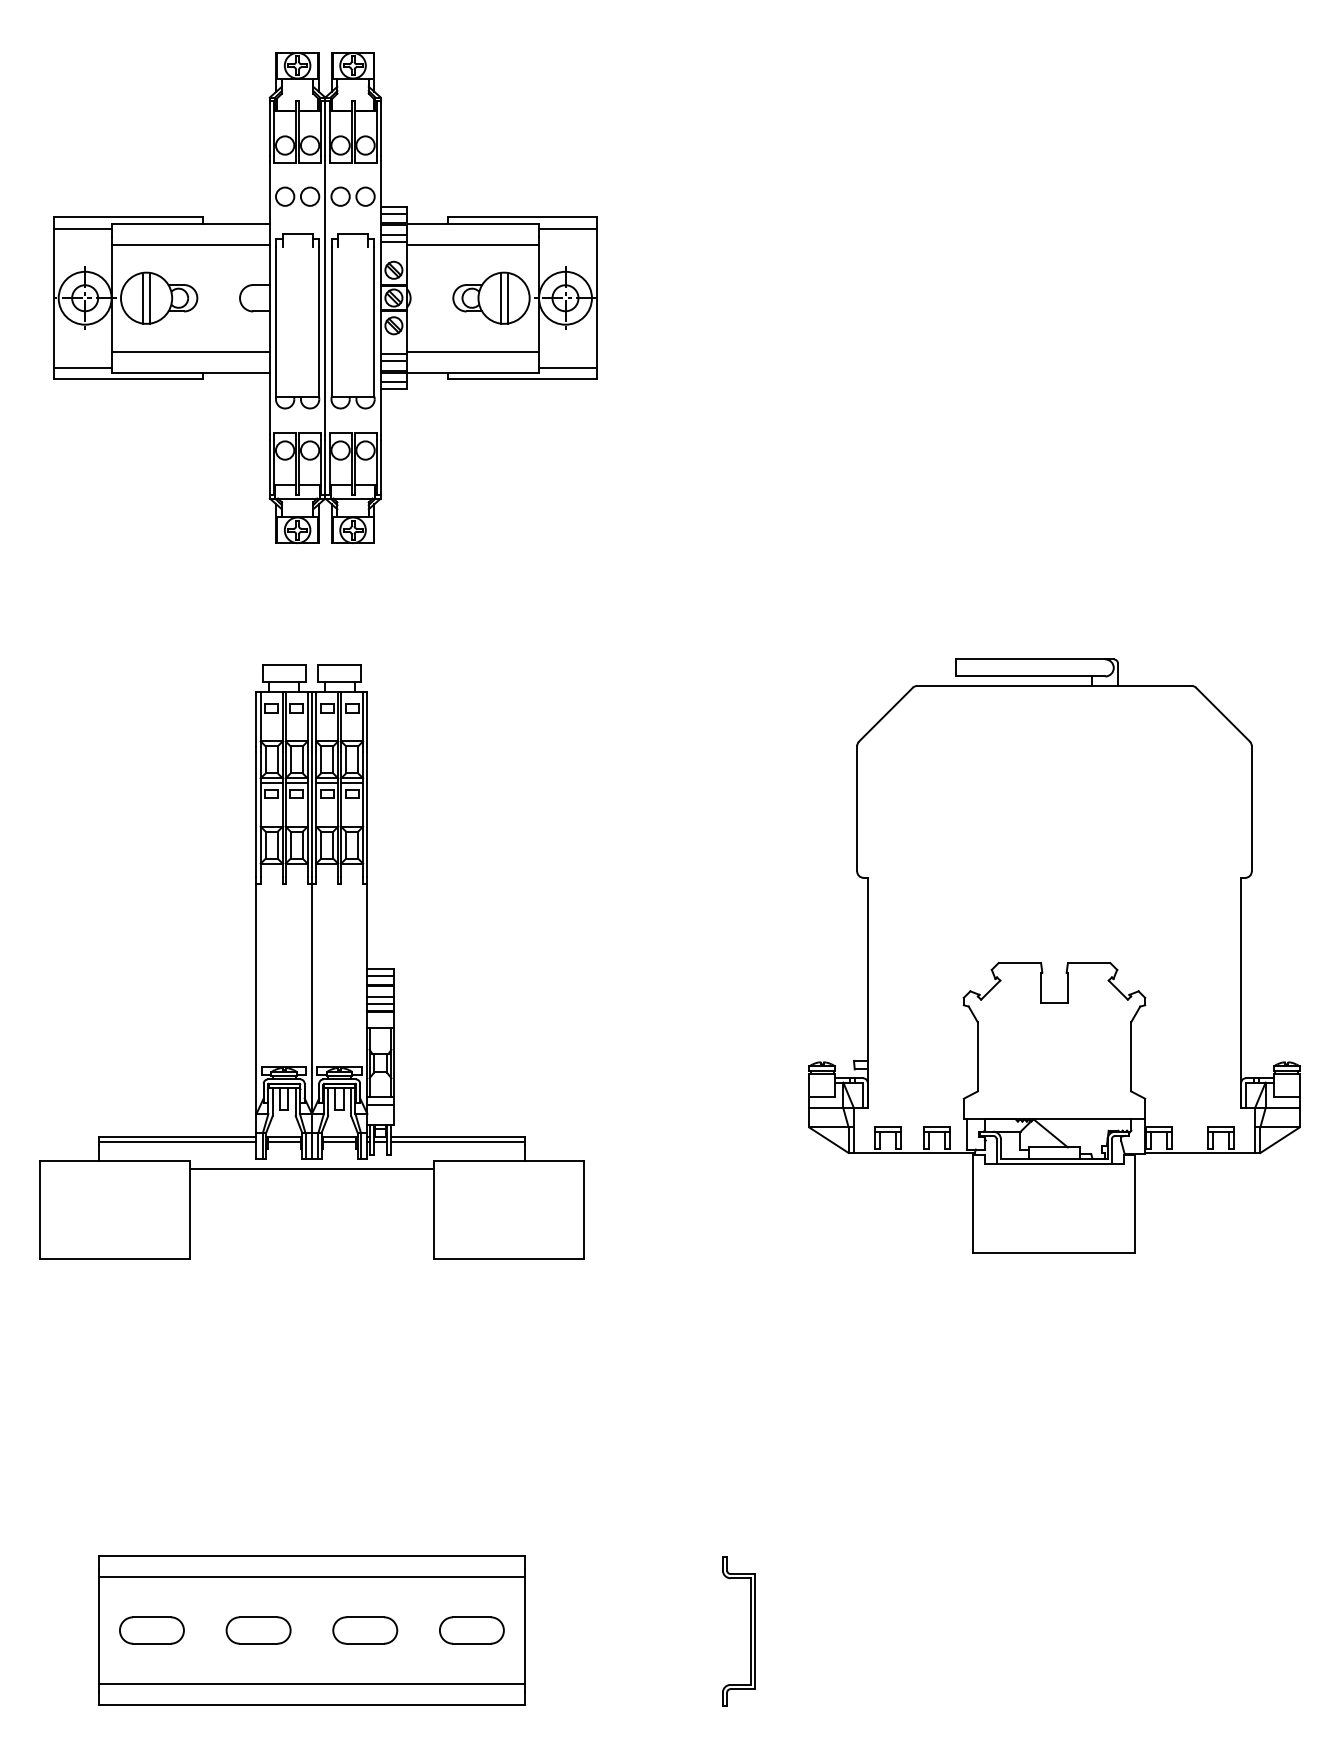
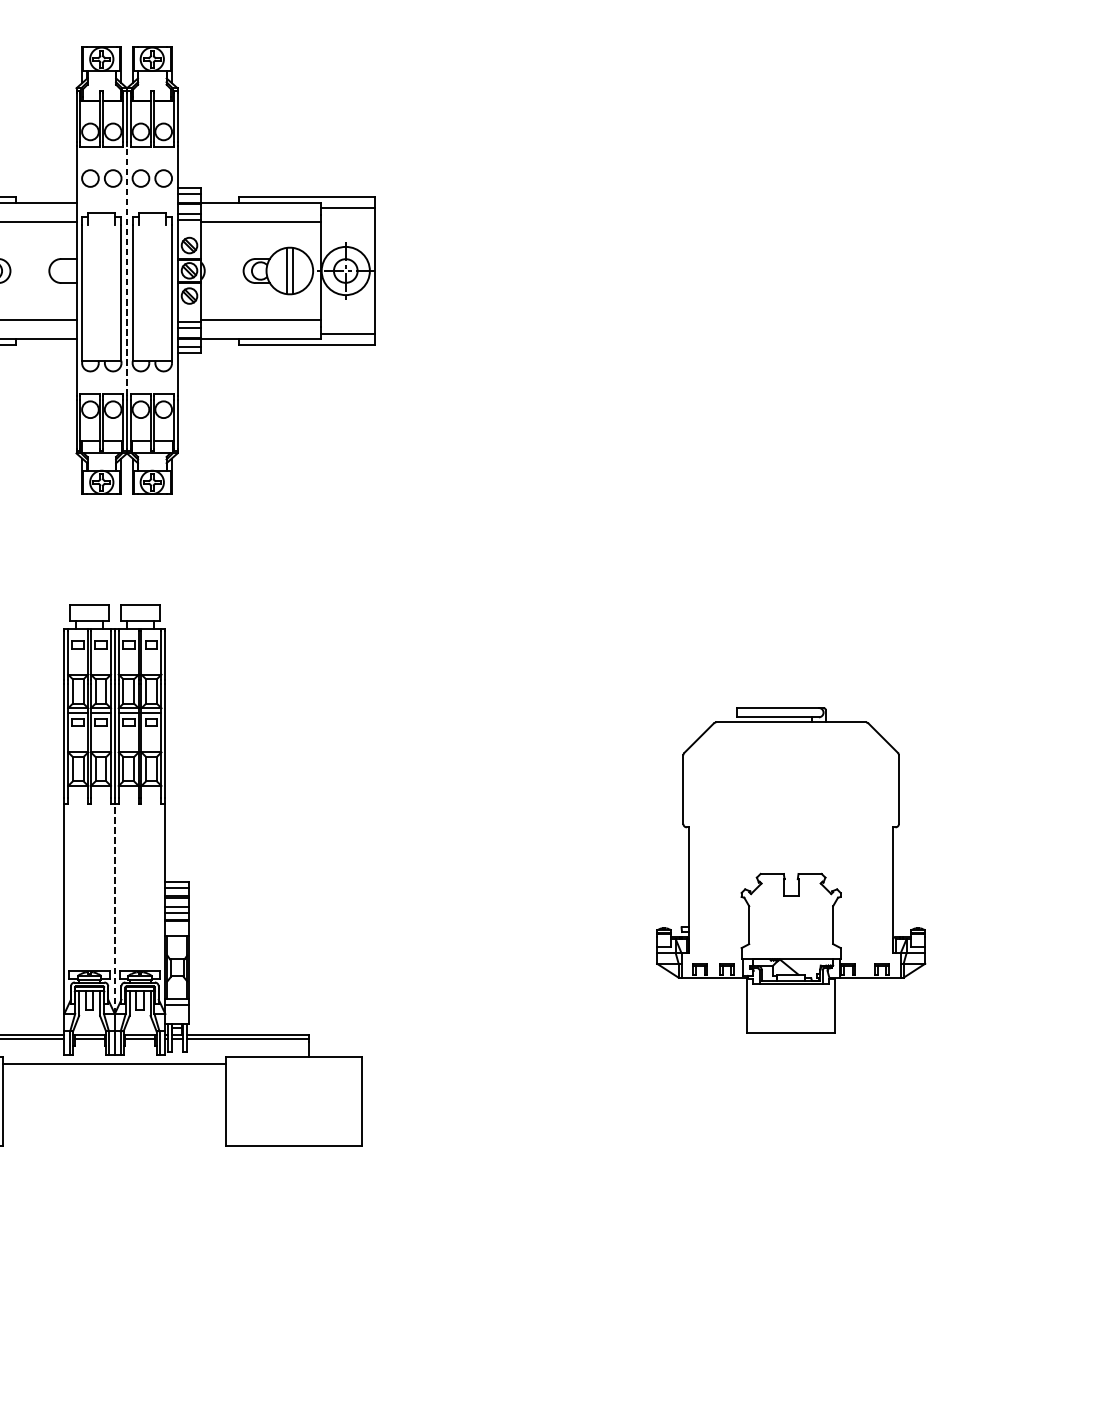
line: (325, 297) -> (127, 270), solid -> dashed
part: (1054, 955) -> (791, 869), size x0.6
line: (311, 998) -> (114, 908), solid -> dashed

